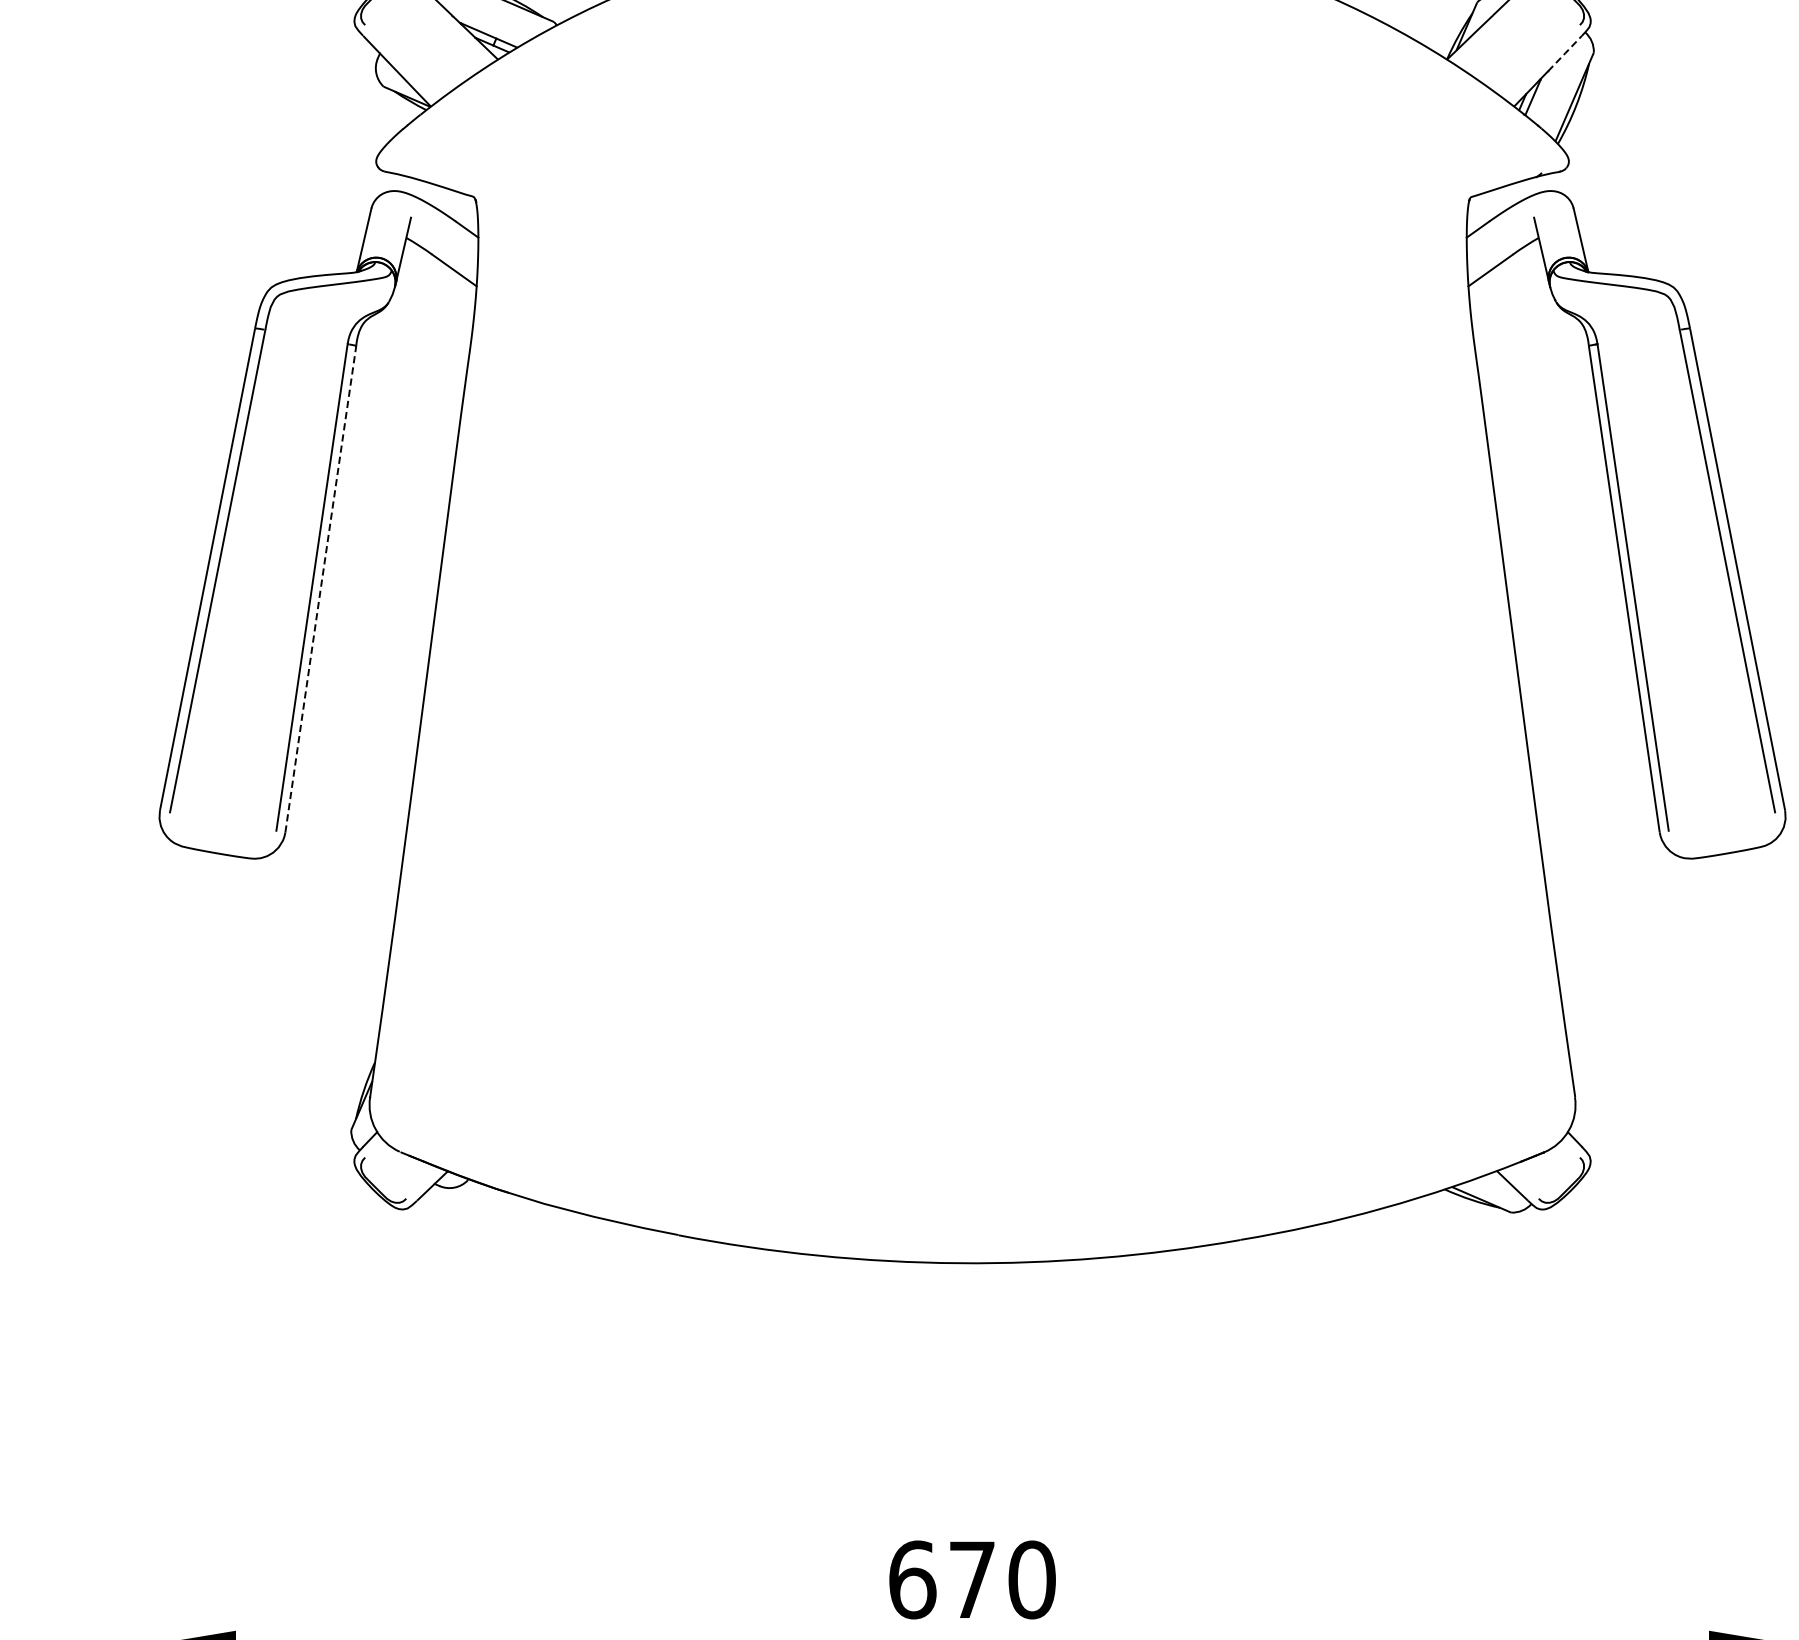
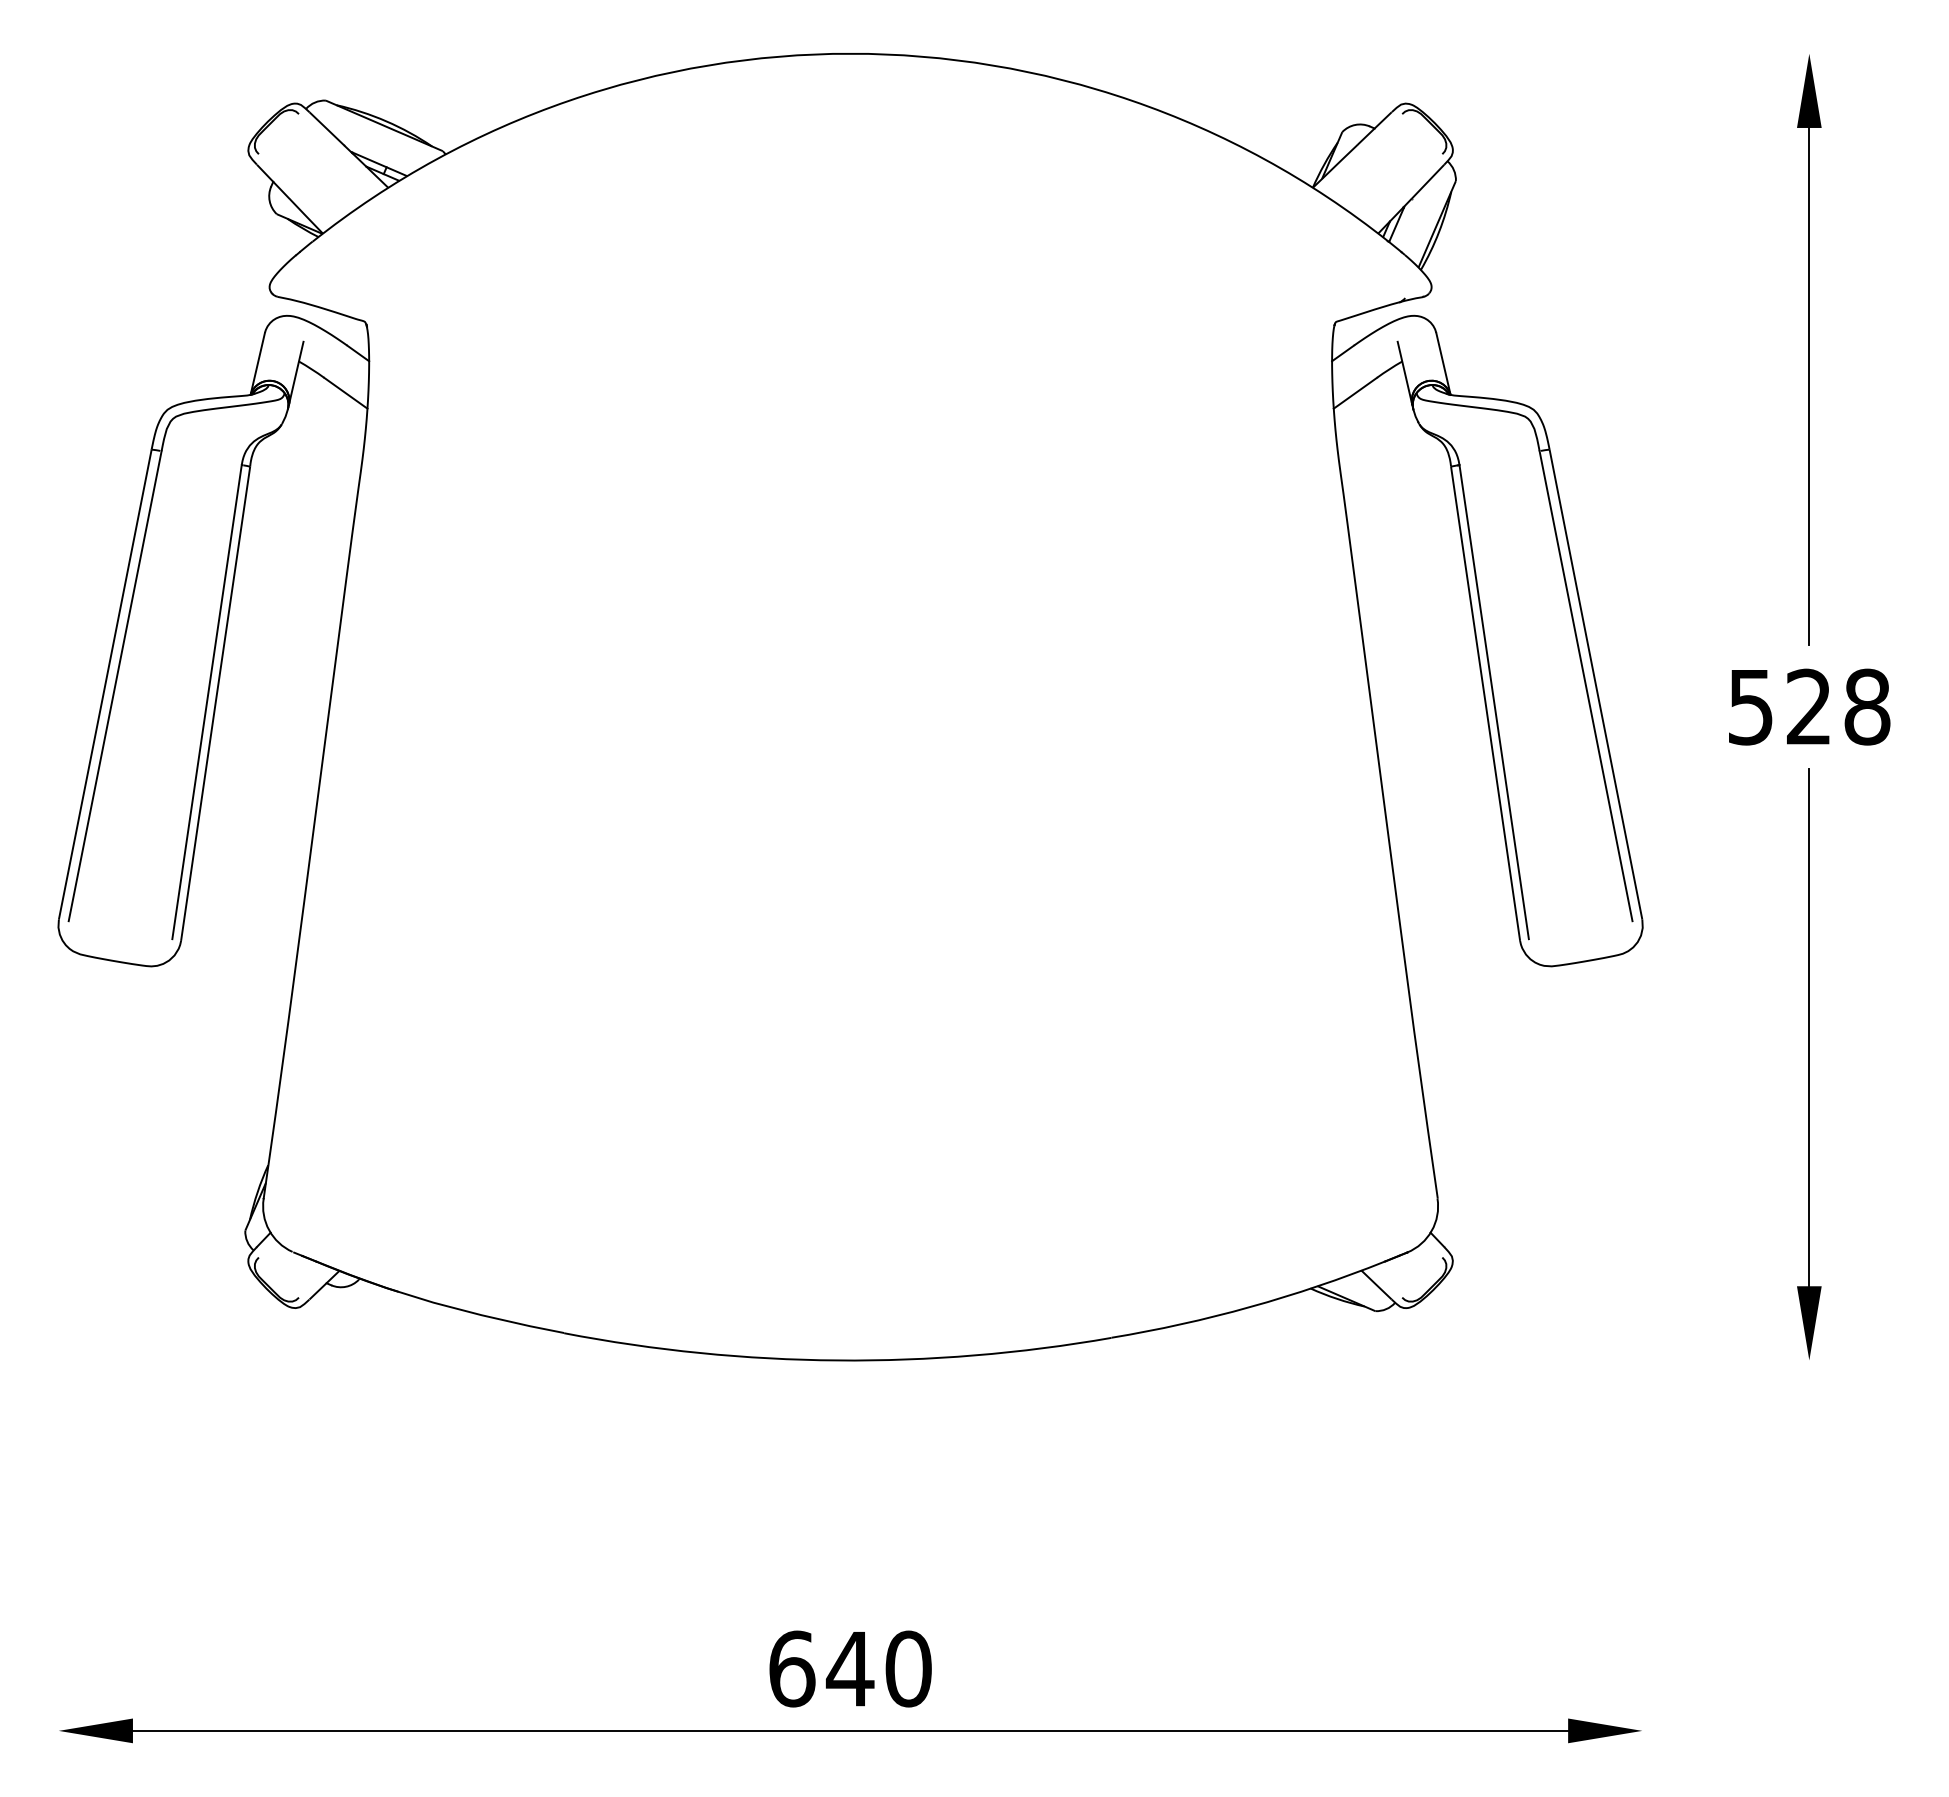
line: (1564, 53) -> (1427, 181), dashed -> solid
line: (320, 588) -> (215, 703), dashed -> solid
text: (971, 1580) -> (849, 1669), 670 -> 640

